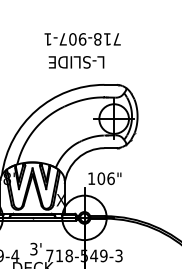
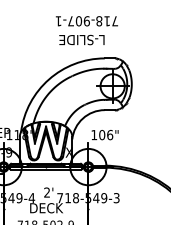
text: (34, 249) -> (47, 192), 3' -> 2'

